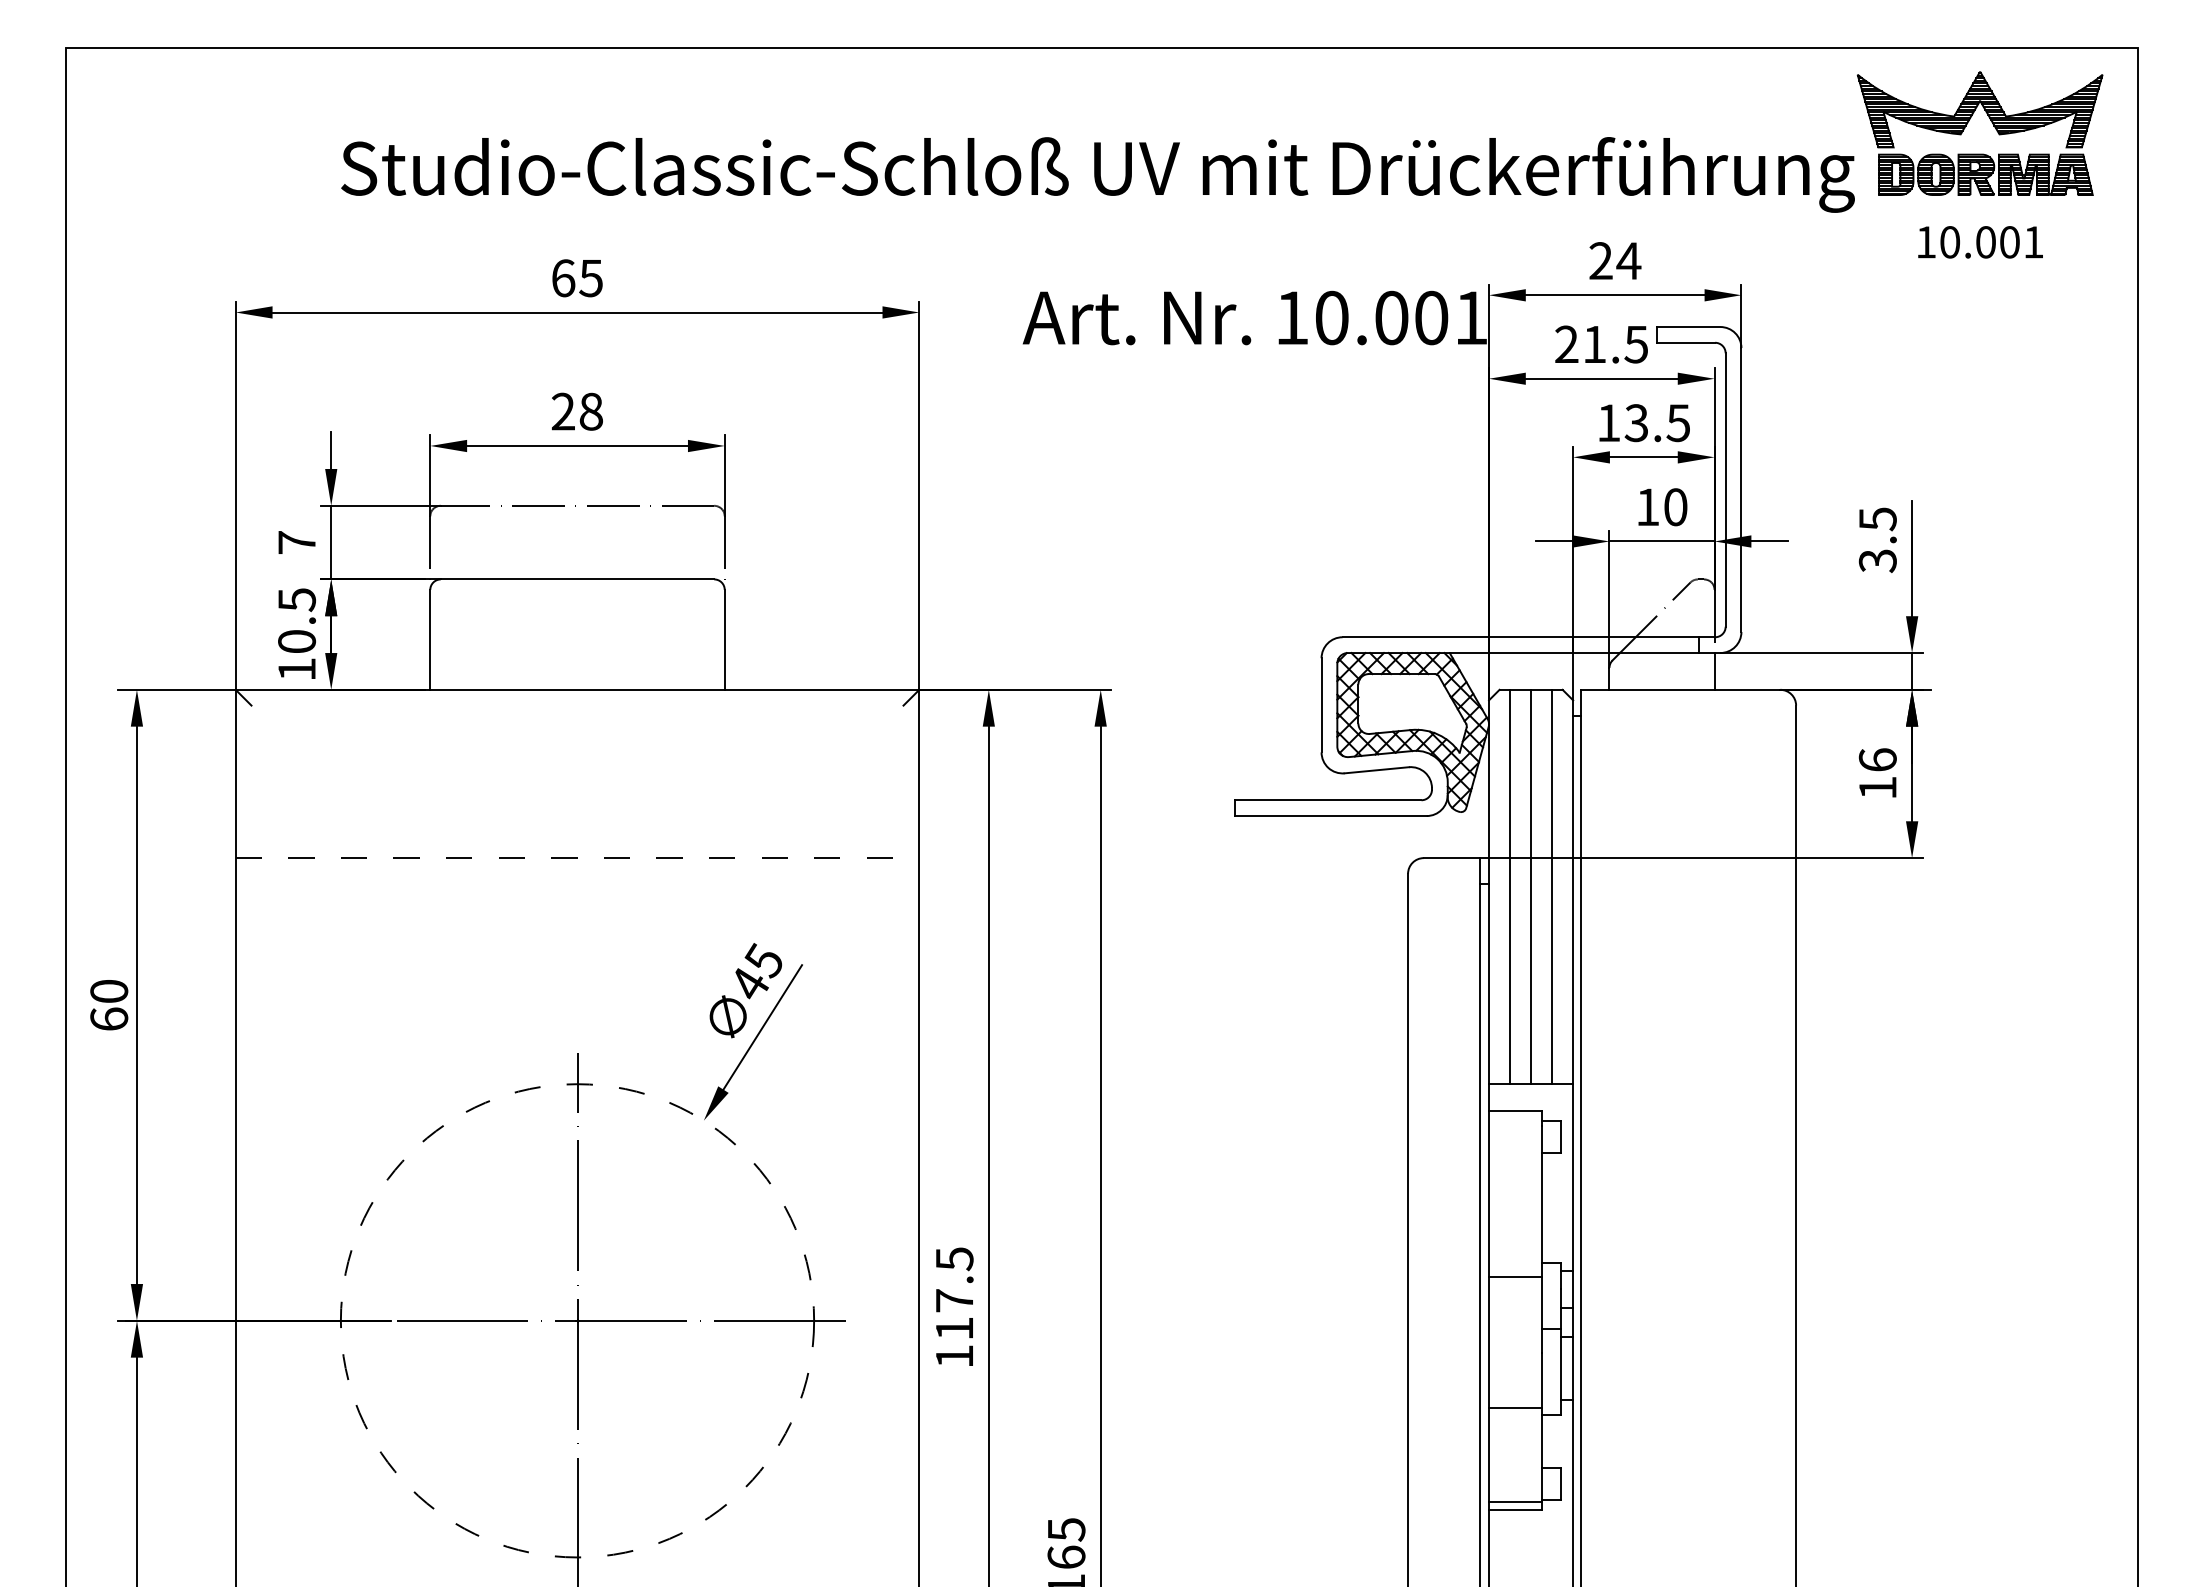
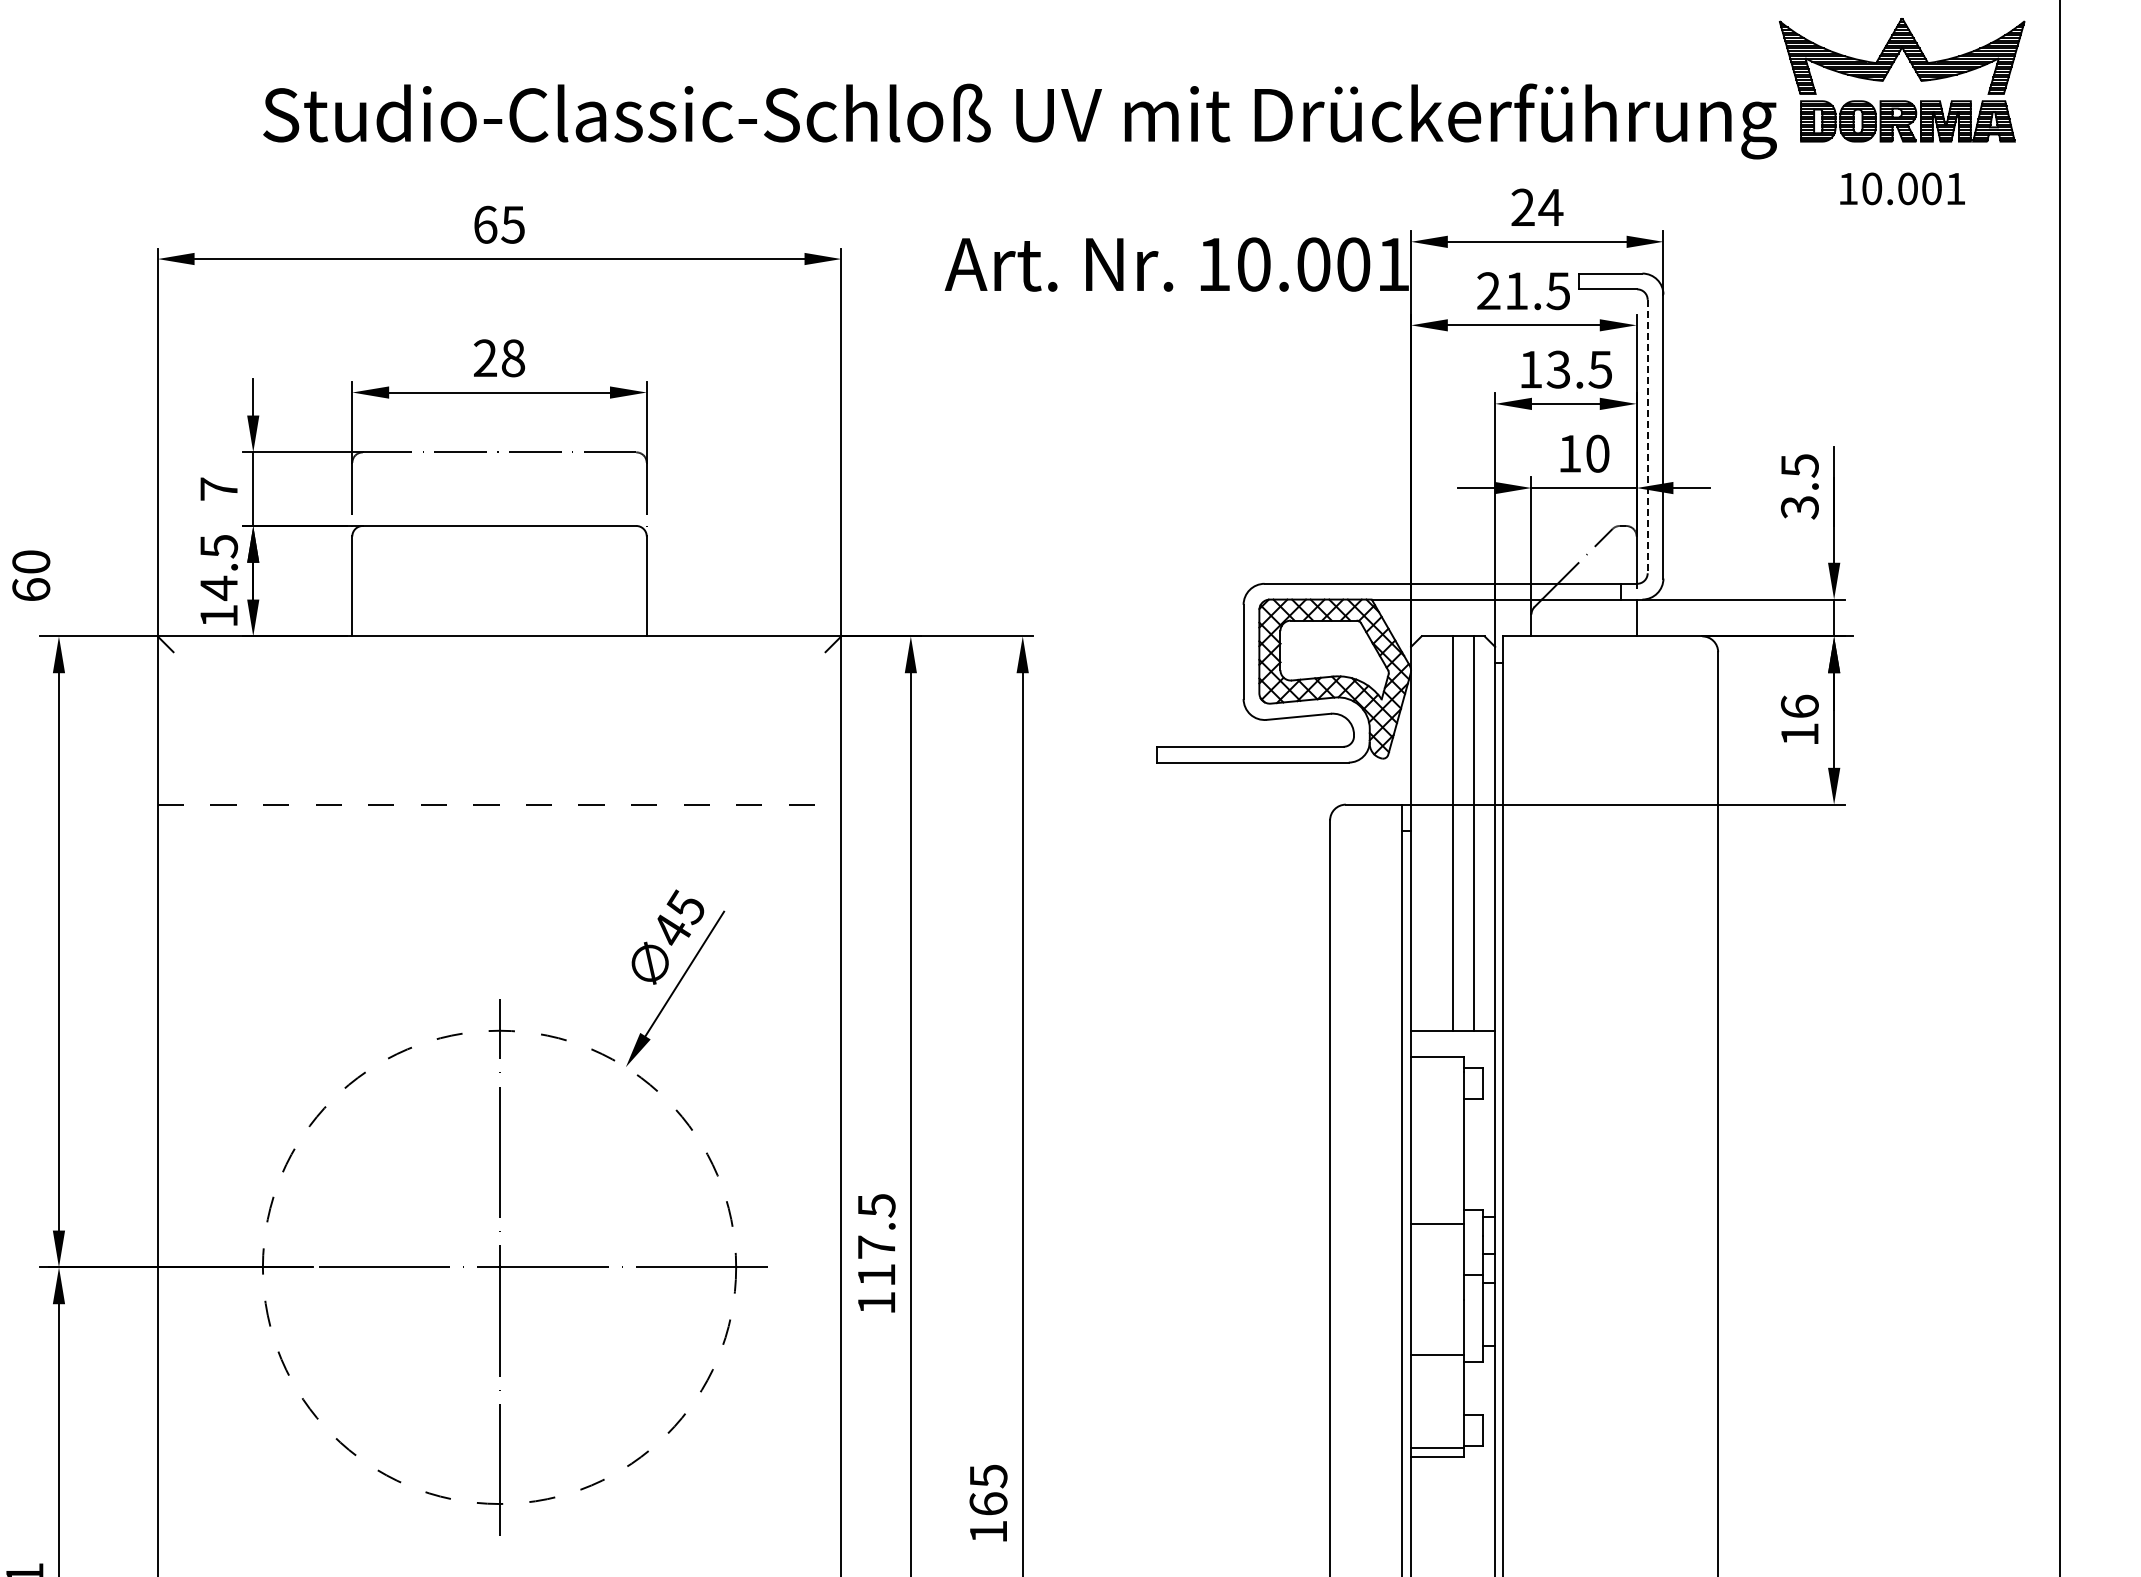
line: (1725, 490) -> (1647, 437), solid -> dashed
text: (297, 641) -> (219, 588), 10.5 -> 14.5
line: (1510, 886) -> (1432, 833), removed
text: (109, 1005) -> (31, 576), moved

